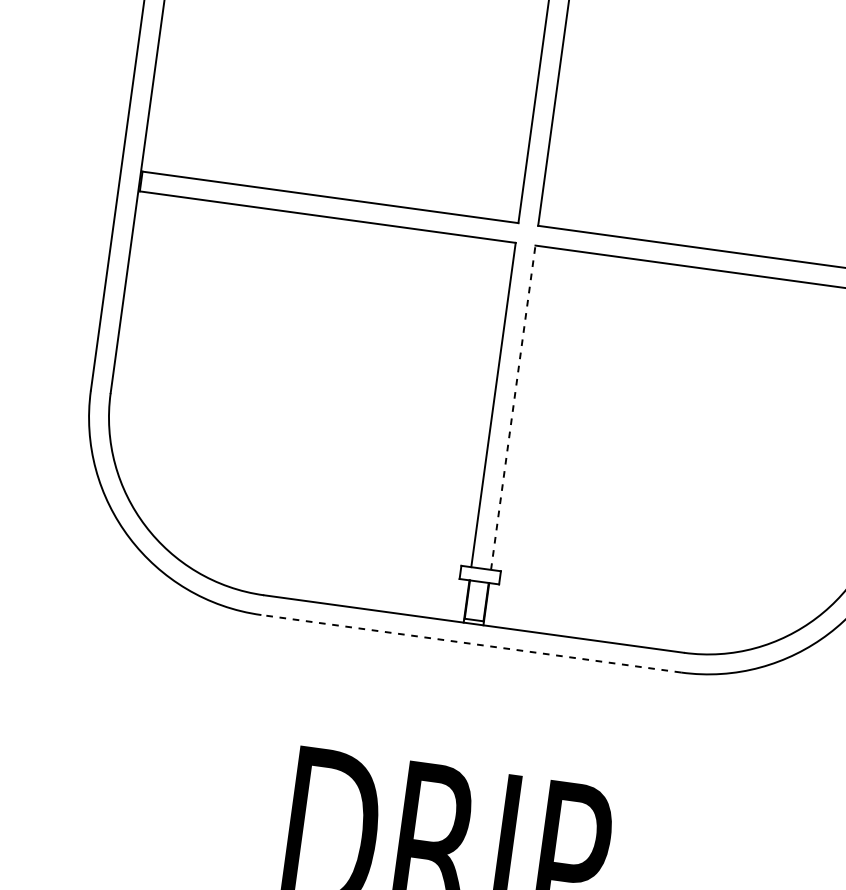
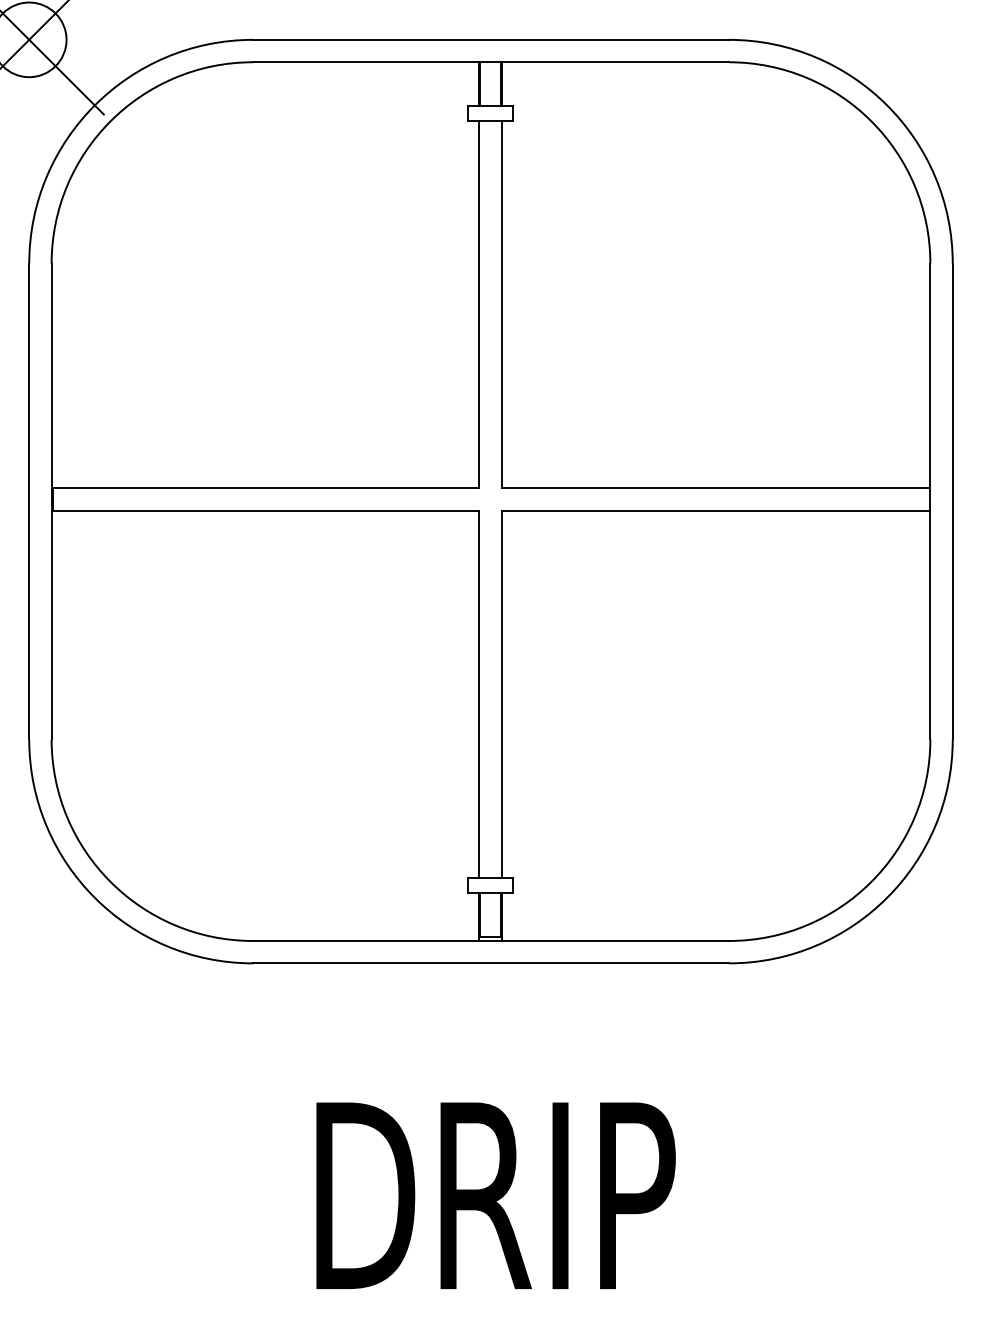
line: (513, 407) -> (501, 694), dashed -> solid
line: (471, 643) -> (491, 963), dashed -> solid

